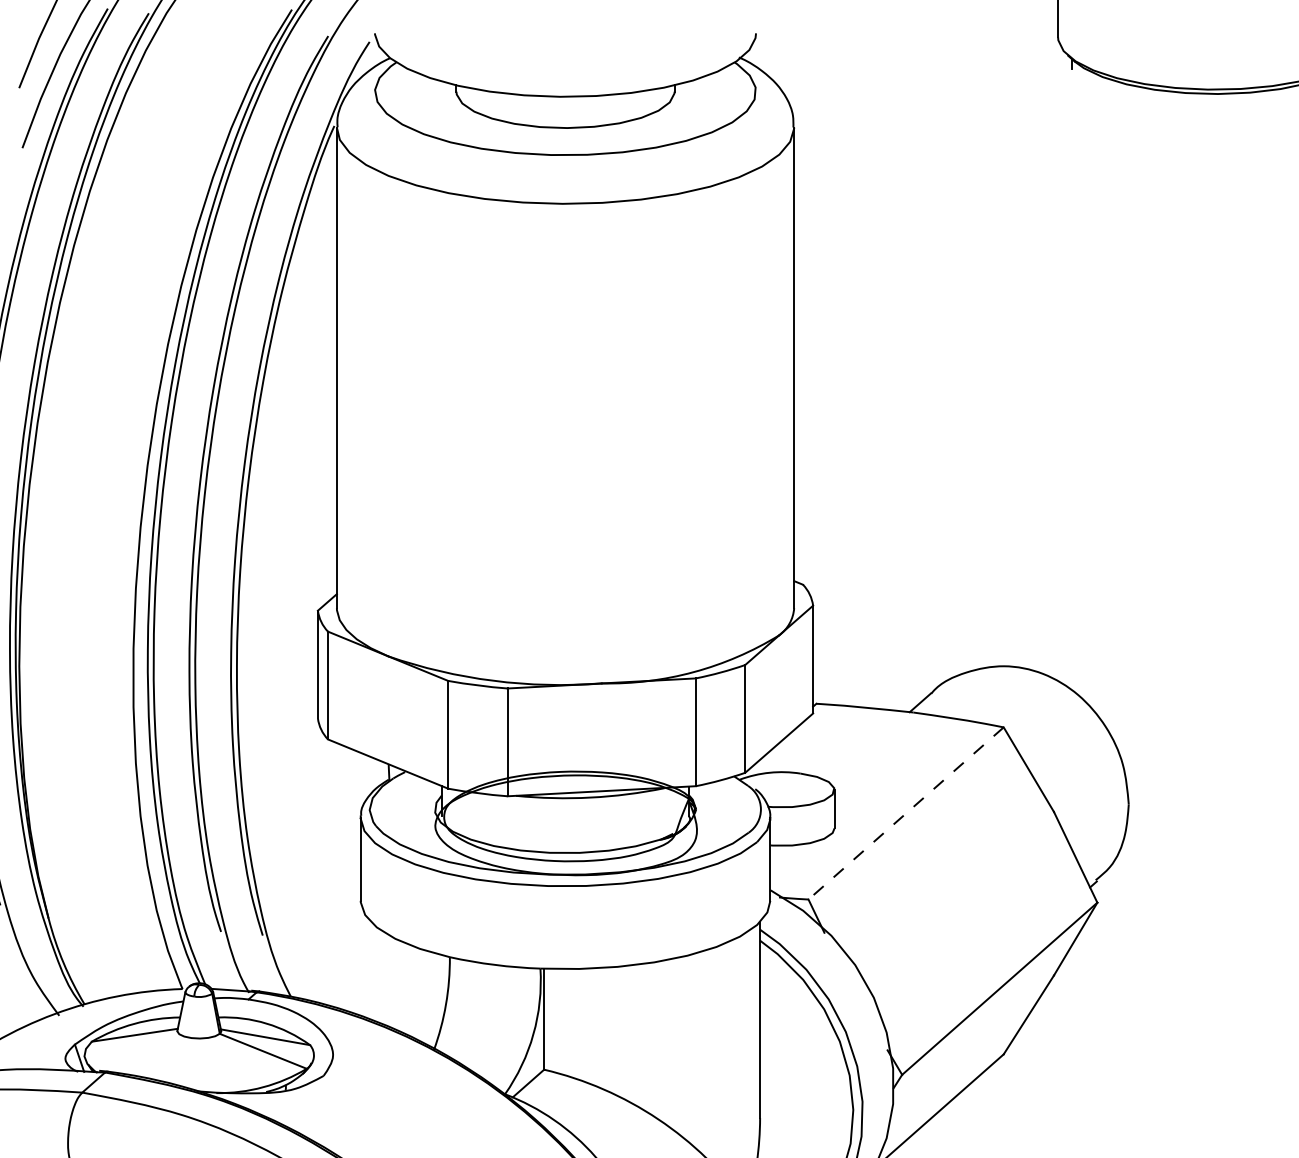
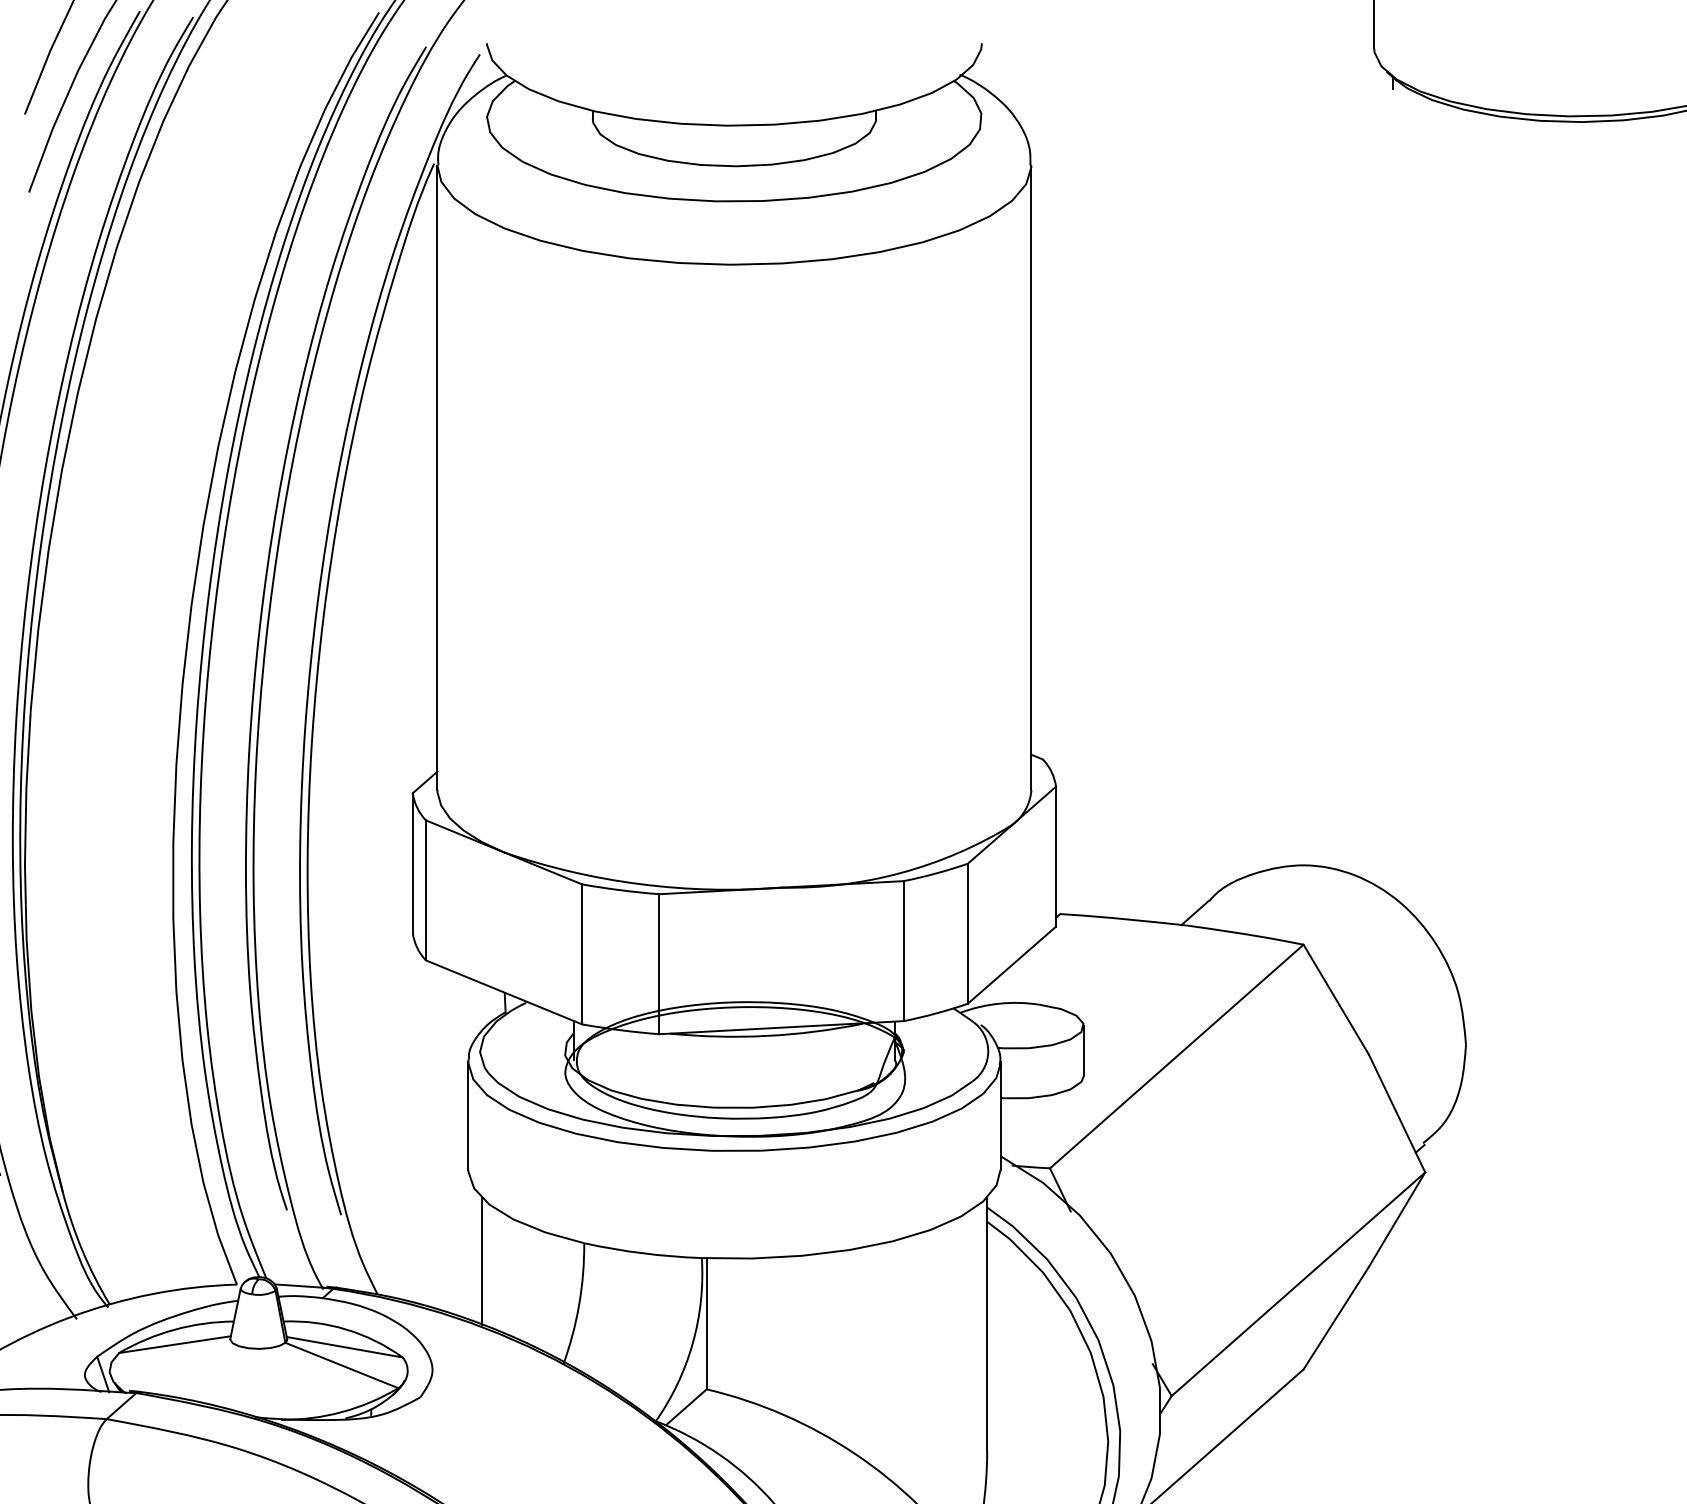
line: (905, 813) -> (1176, 1056), dashed -> solid
line: (370, 970) -> (481, 1260), added

